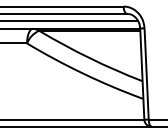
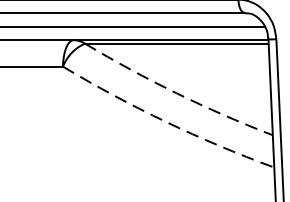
arc: (89, 58) -> (176, 93), solid -> dashed
arc: (83, 73) -> (165, 121), solid -> dashed

